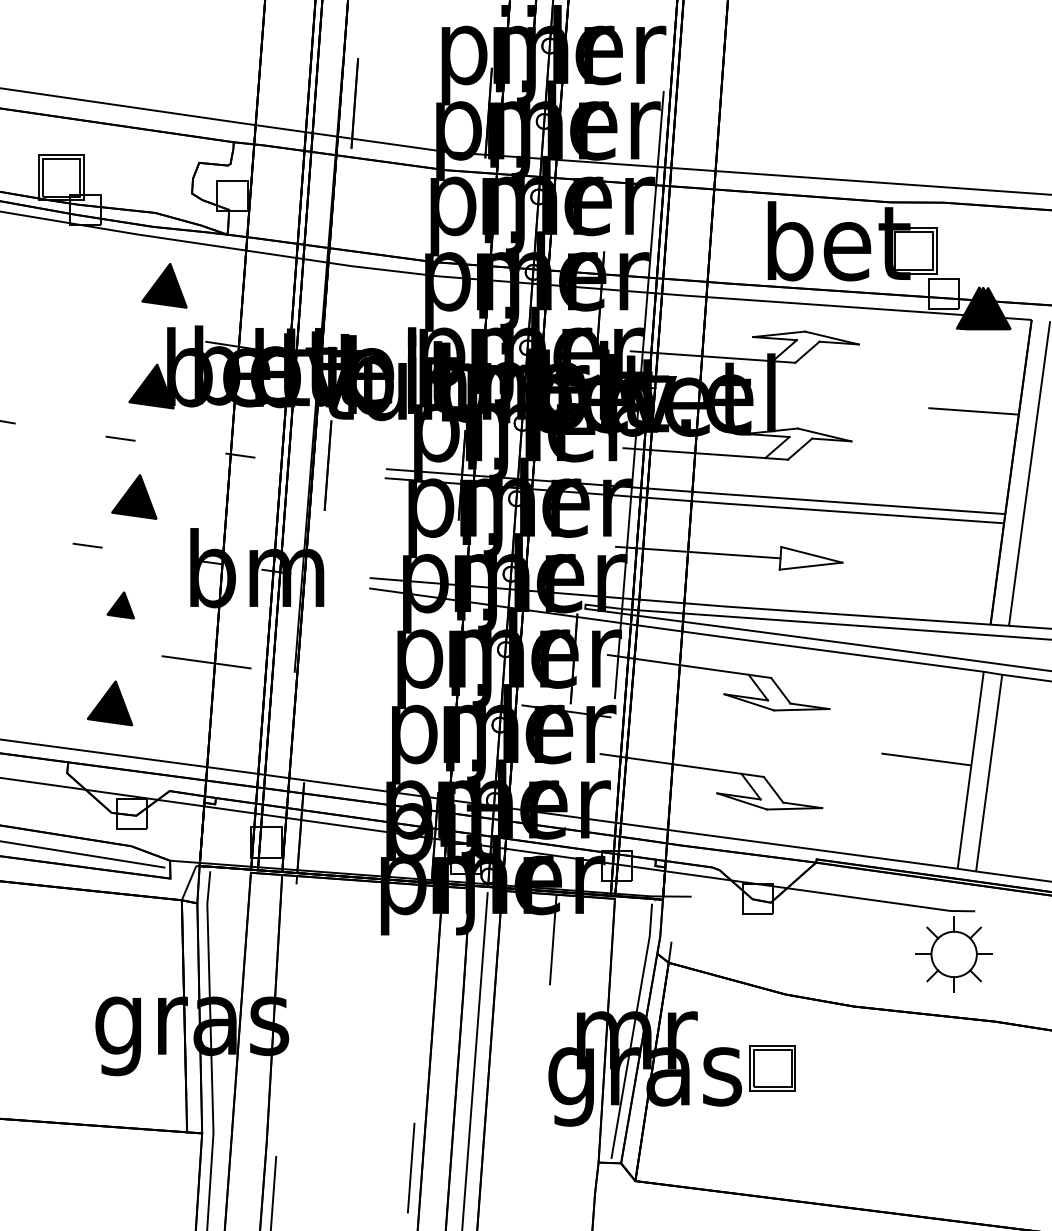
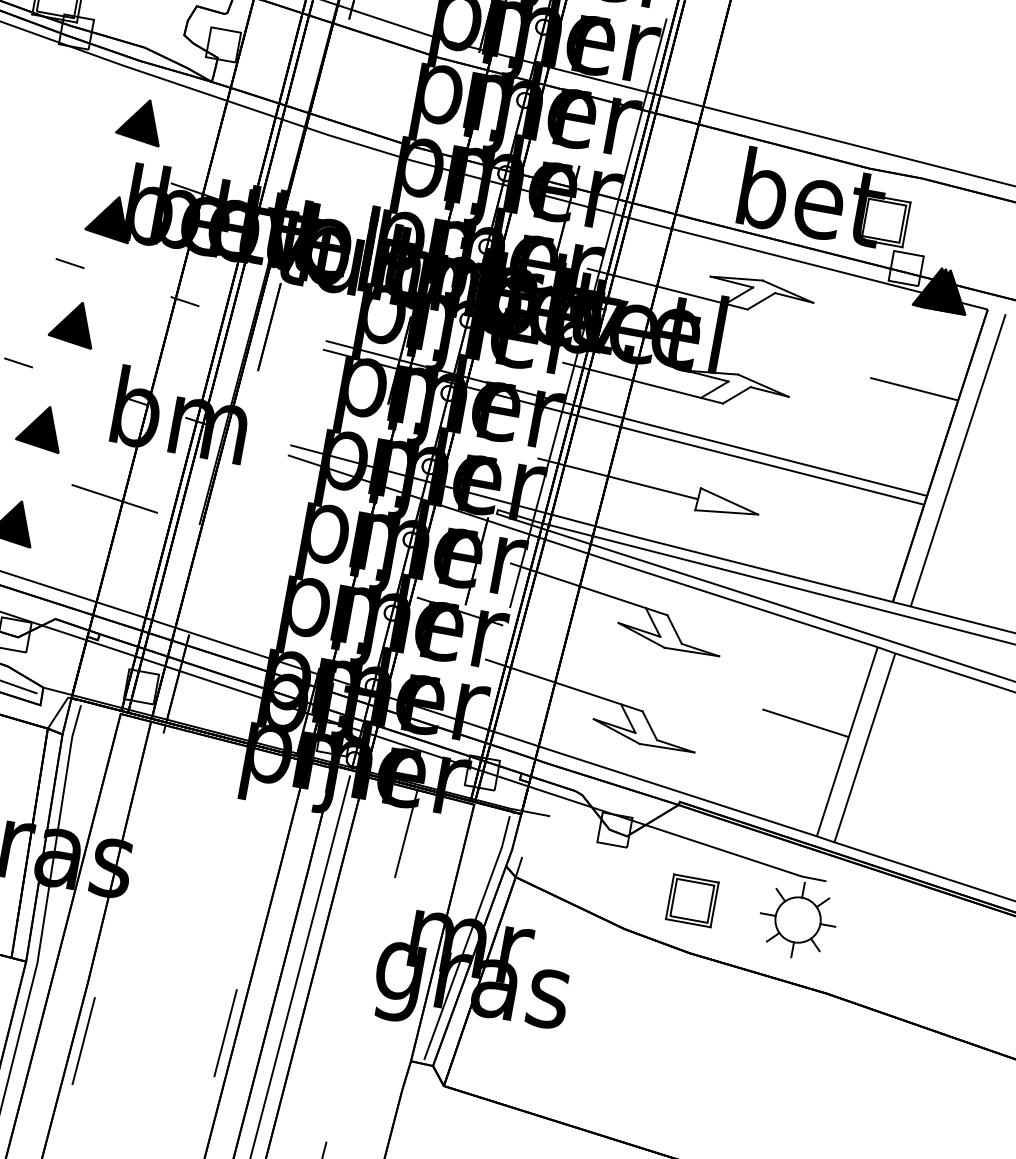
part: (120, 605) -> (40, 427), size x1.67
part: (772, 1068) -> (692, 900), moved

